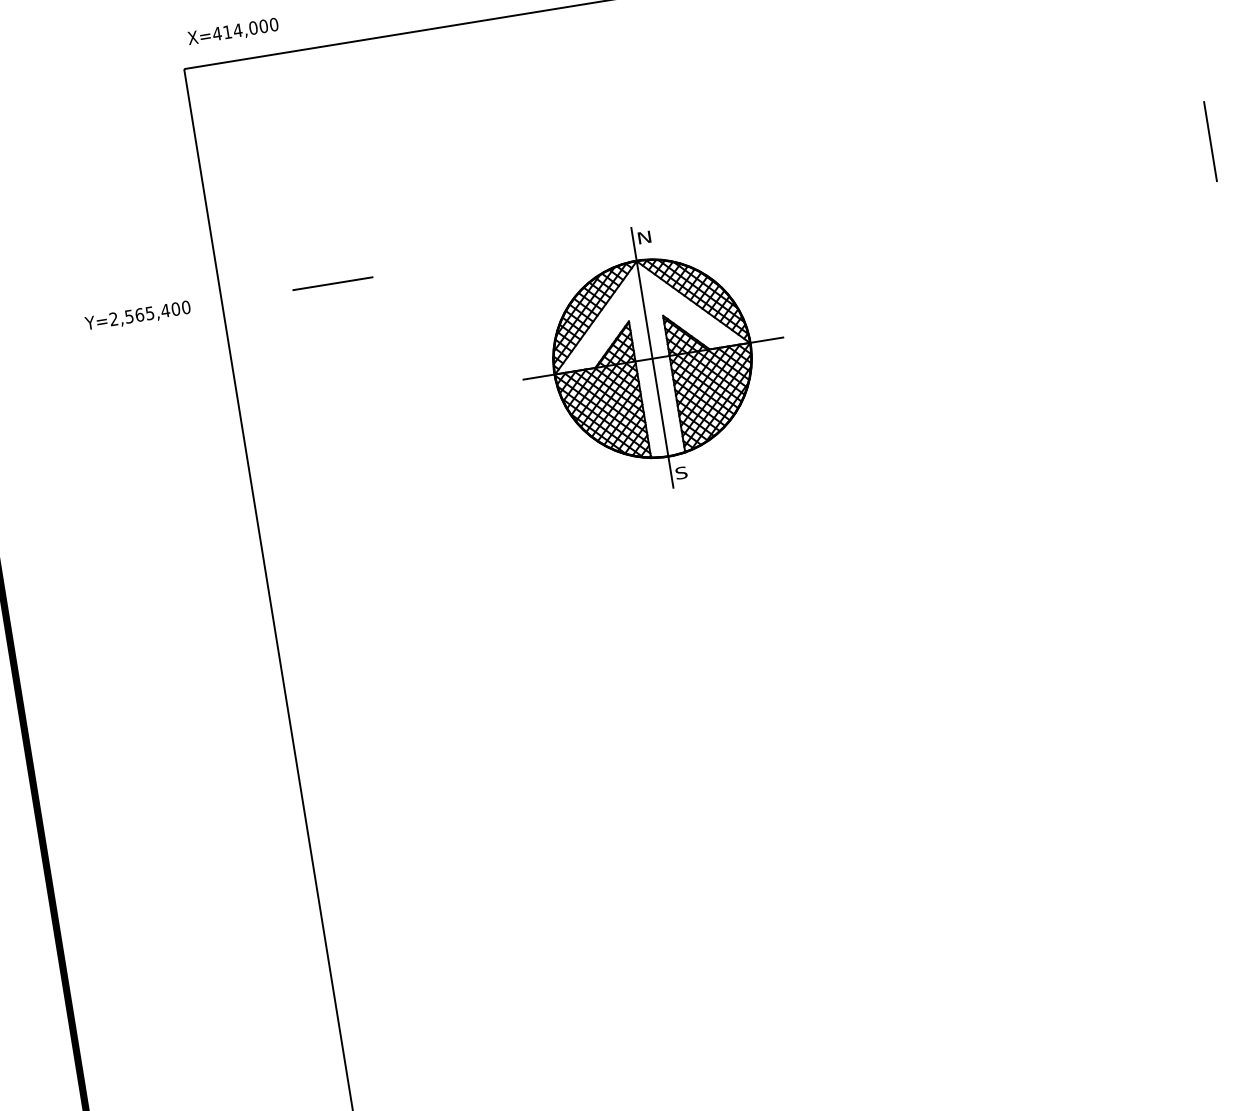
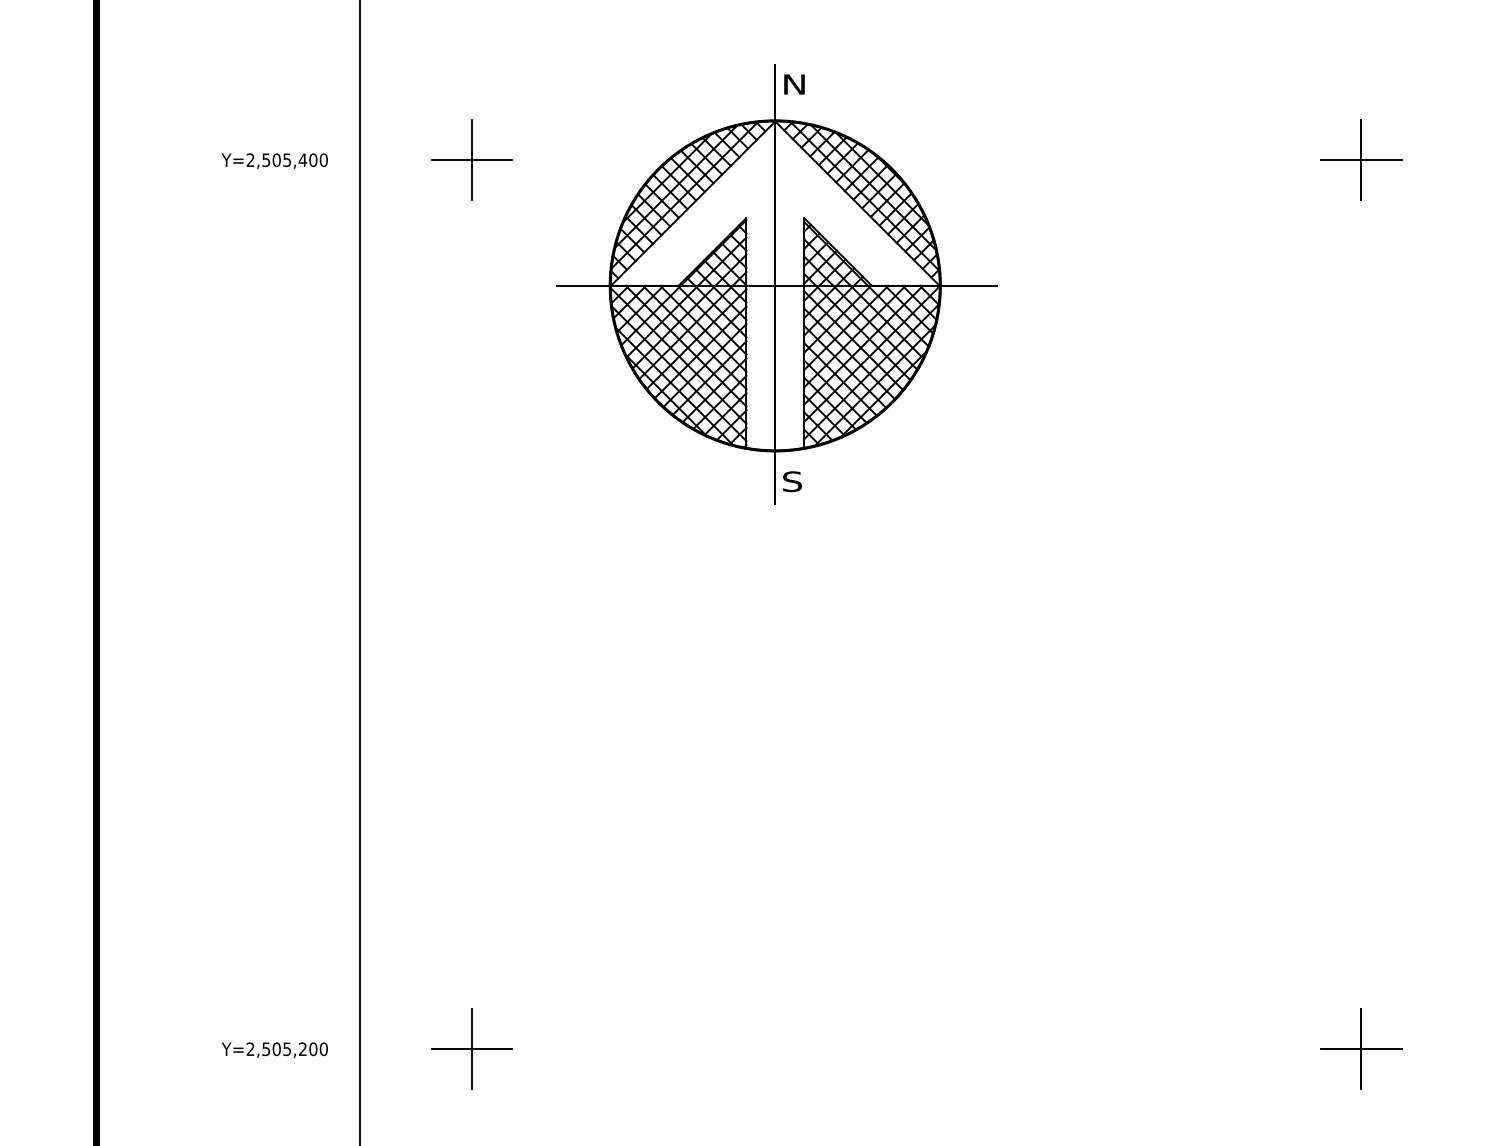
line: (1210, 141) -> (1361, 160), added
line: (333, 283) -> (472, 160), added
text: (139, 314) -> (276, 159), Y=2,565,400 -> Y=2,505,400
part: (652, 357) -> (776, 284), size x1.67

